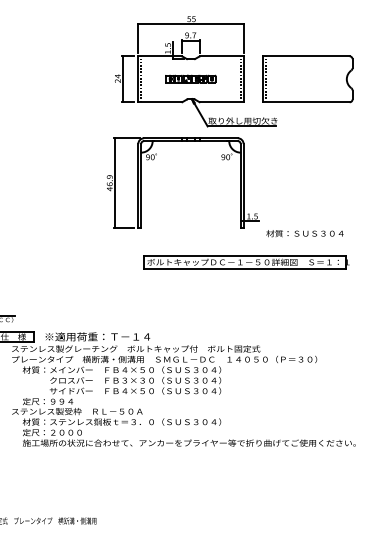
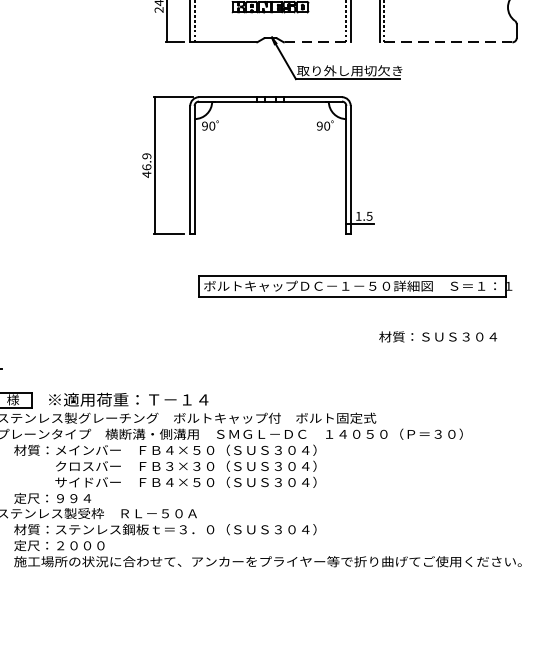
line: (221, 102) -> (317, 42), solid -> dashed
line: (305, 102) -> (445, 42), solid -> dashed
text: (304, 233) -> (437, 336), moved

